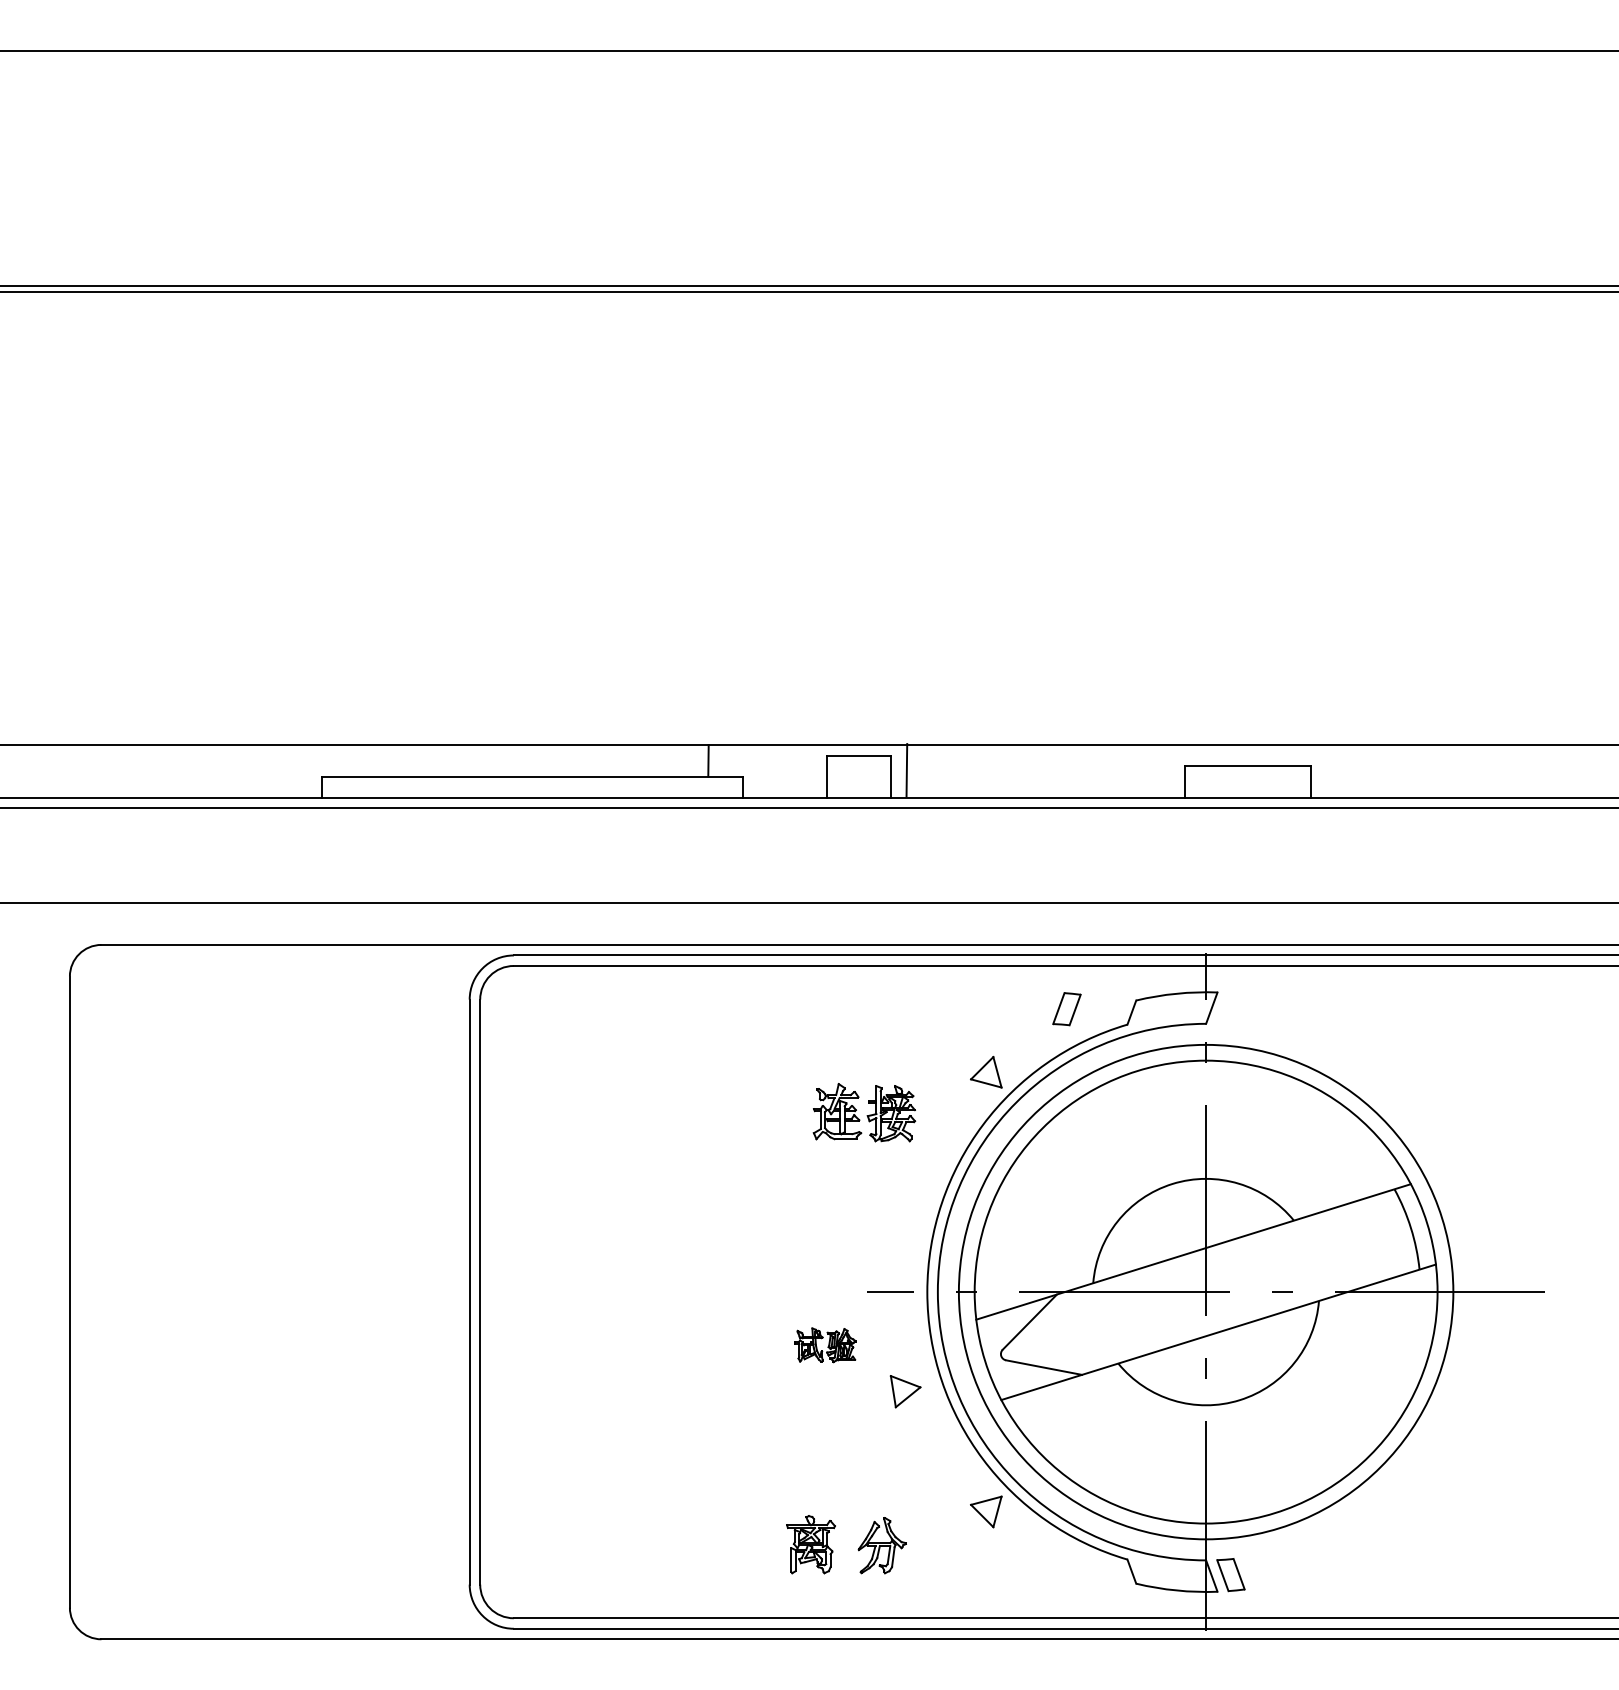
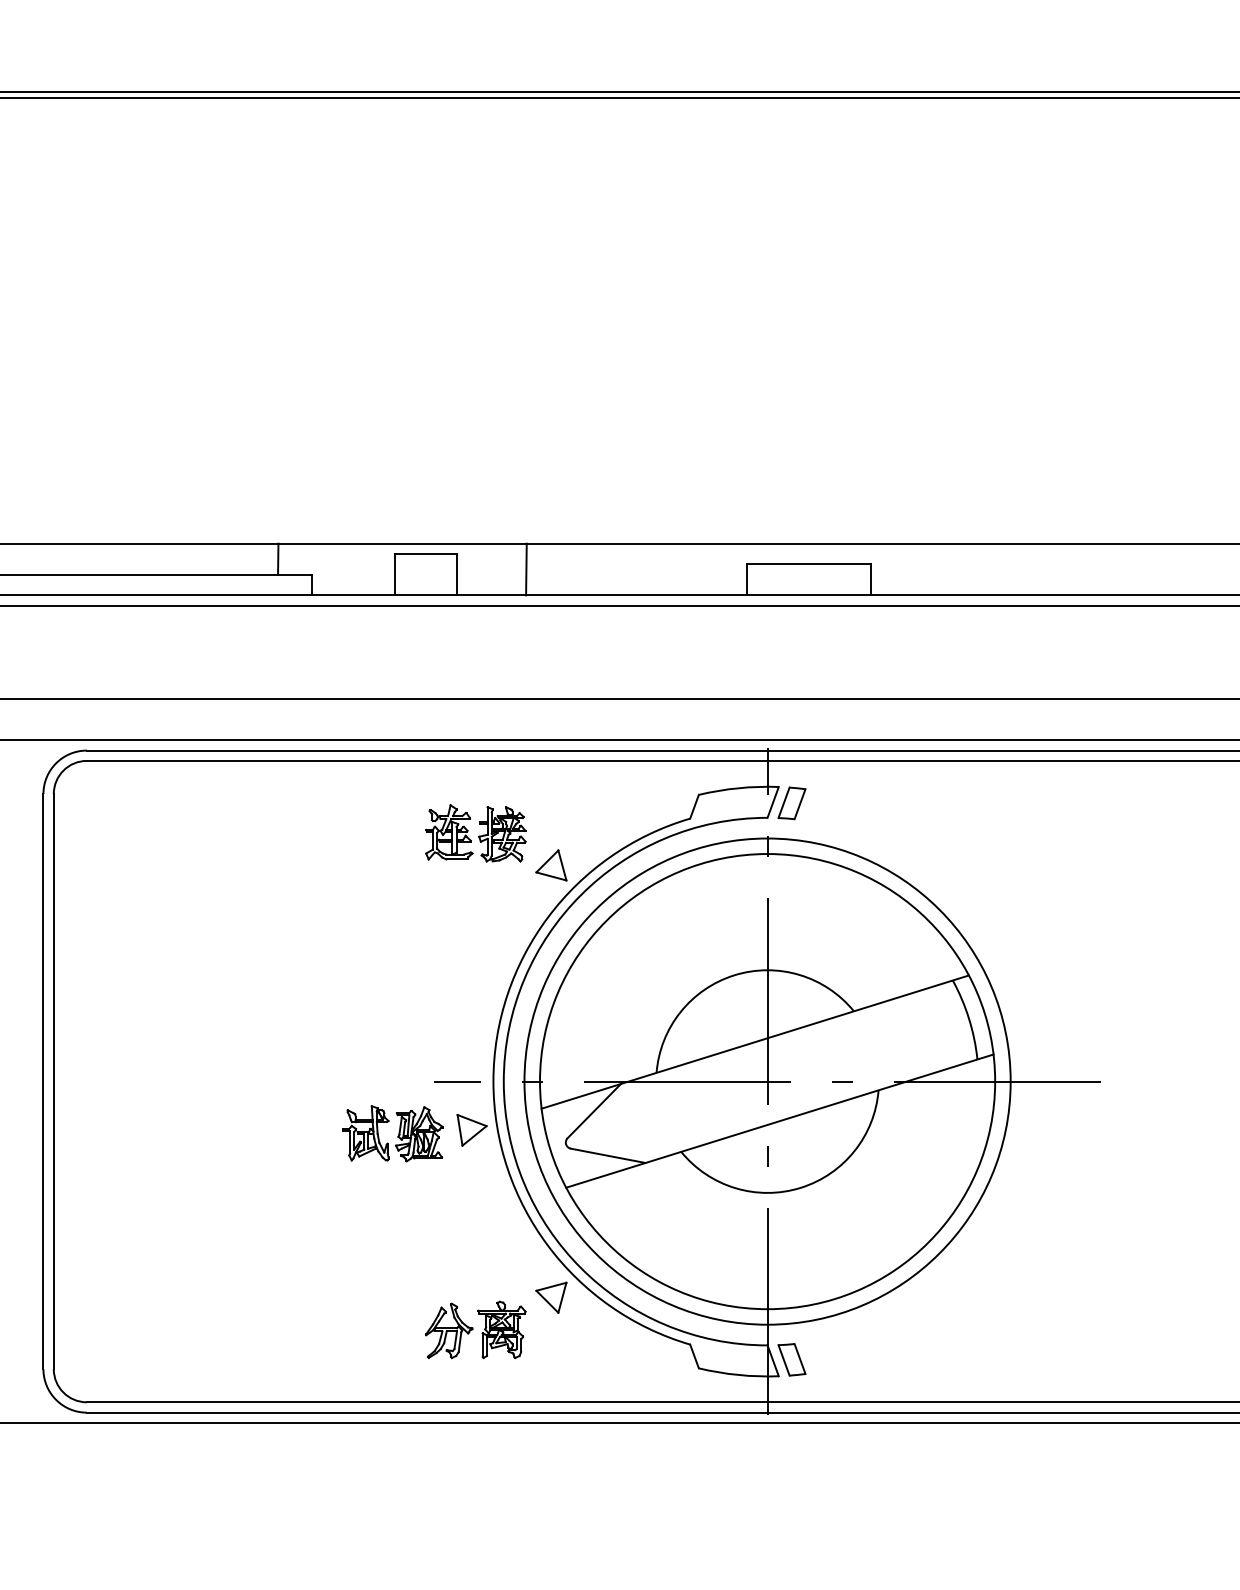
line: (906, 770) -> (526, 569), moved
part: (1066, 1009) -> (791, 803), moved
part: (864, 1112) -> (475, 833), moved
part: (825, 1345) -> (393, 1134), size x1.67
part: (905, 1391) -> (471, 1130), moved
part: (810, 1544) -> (501, 1329), moved

